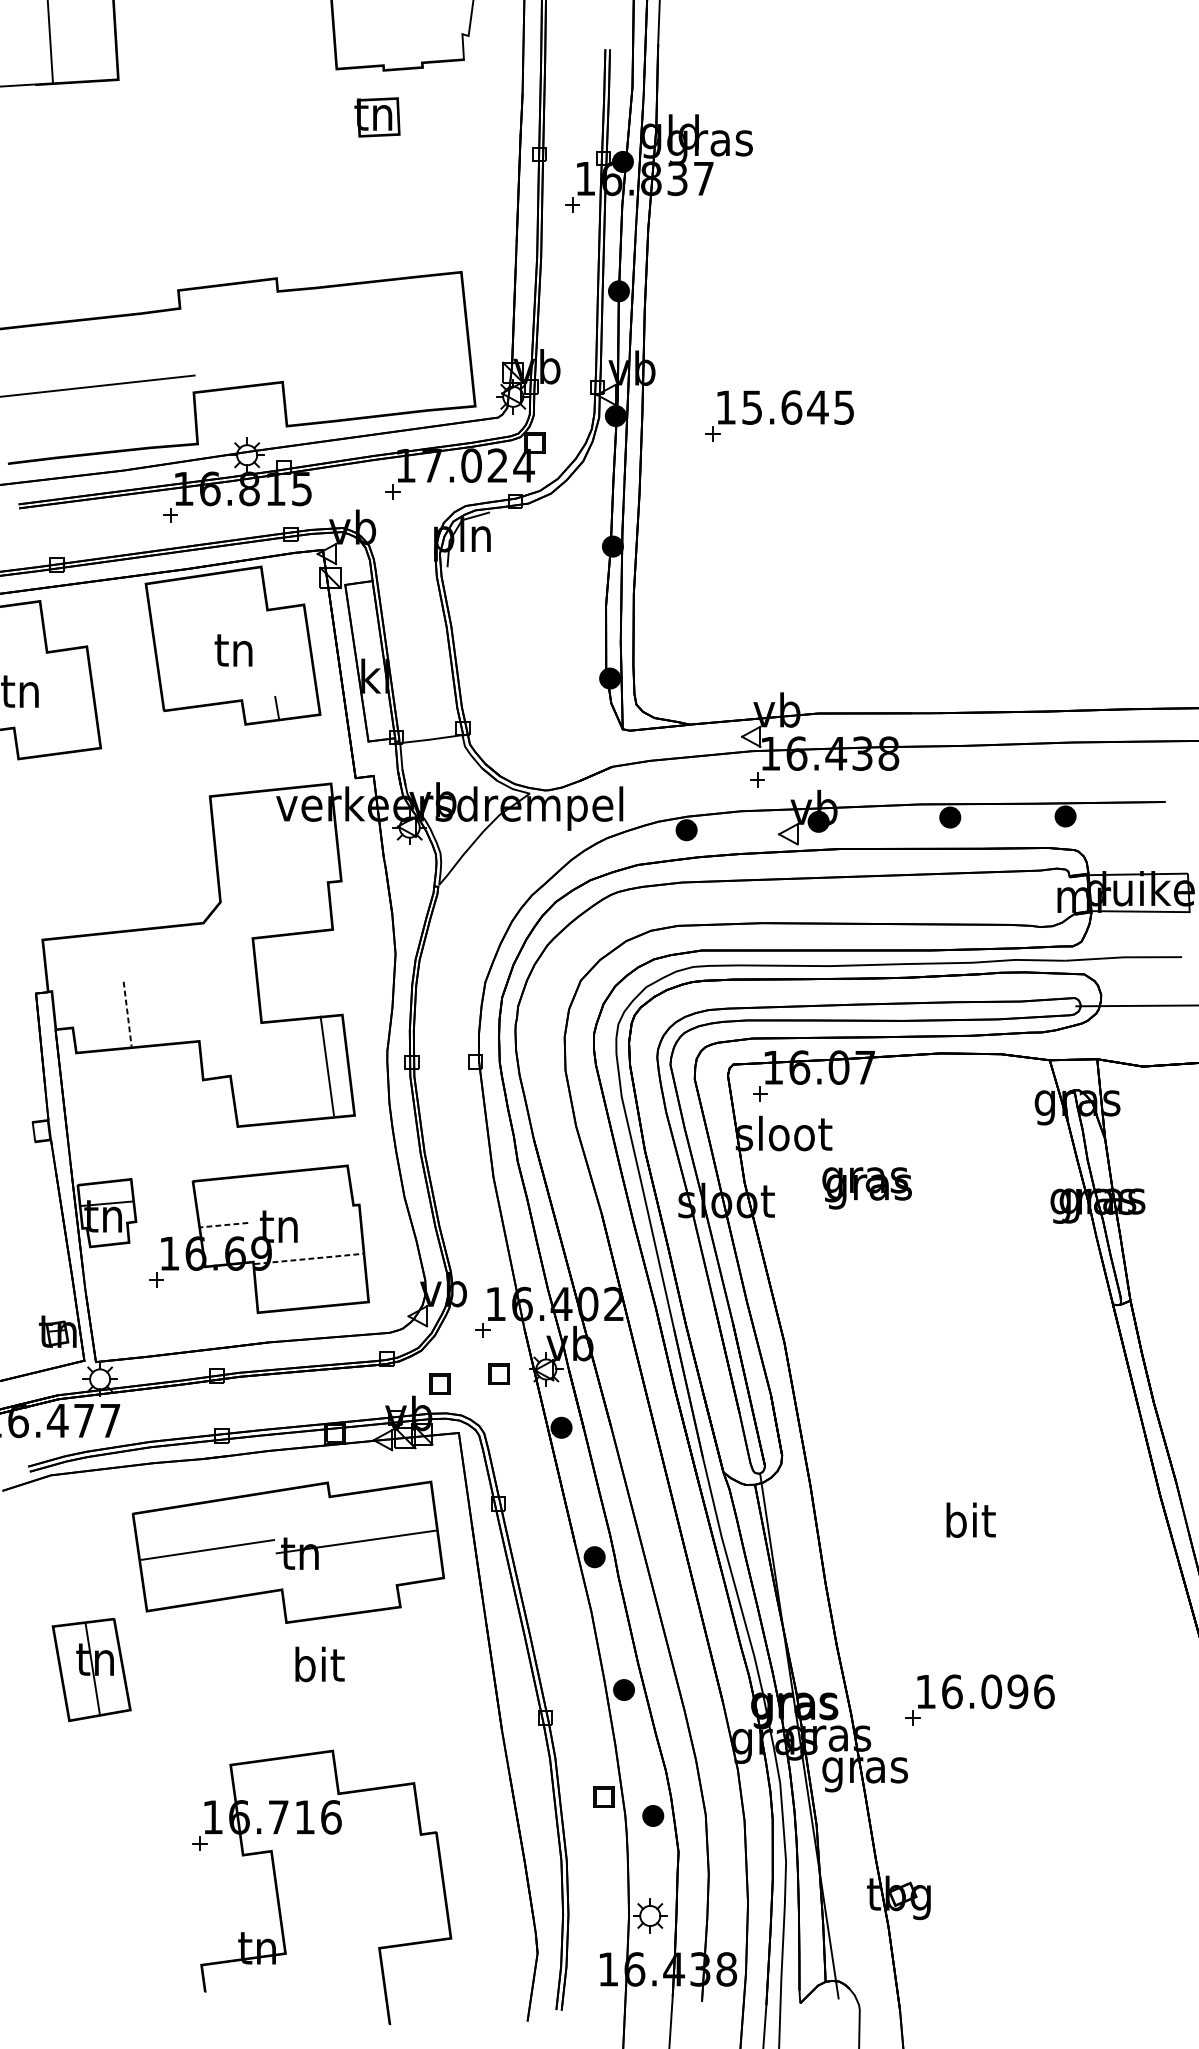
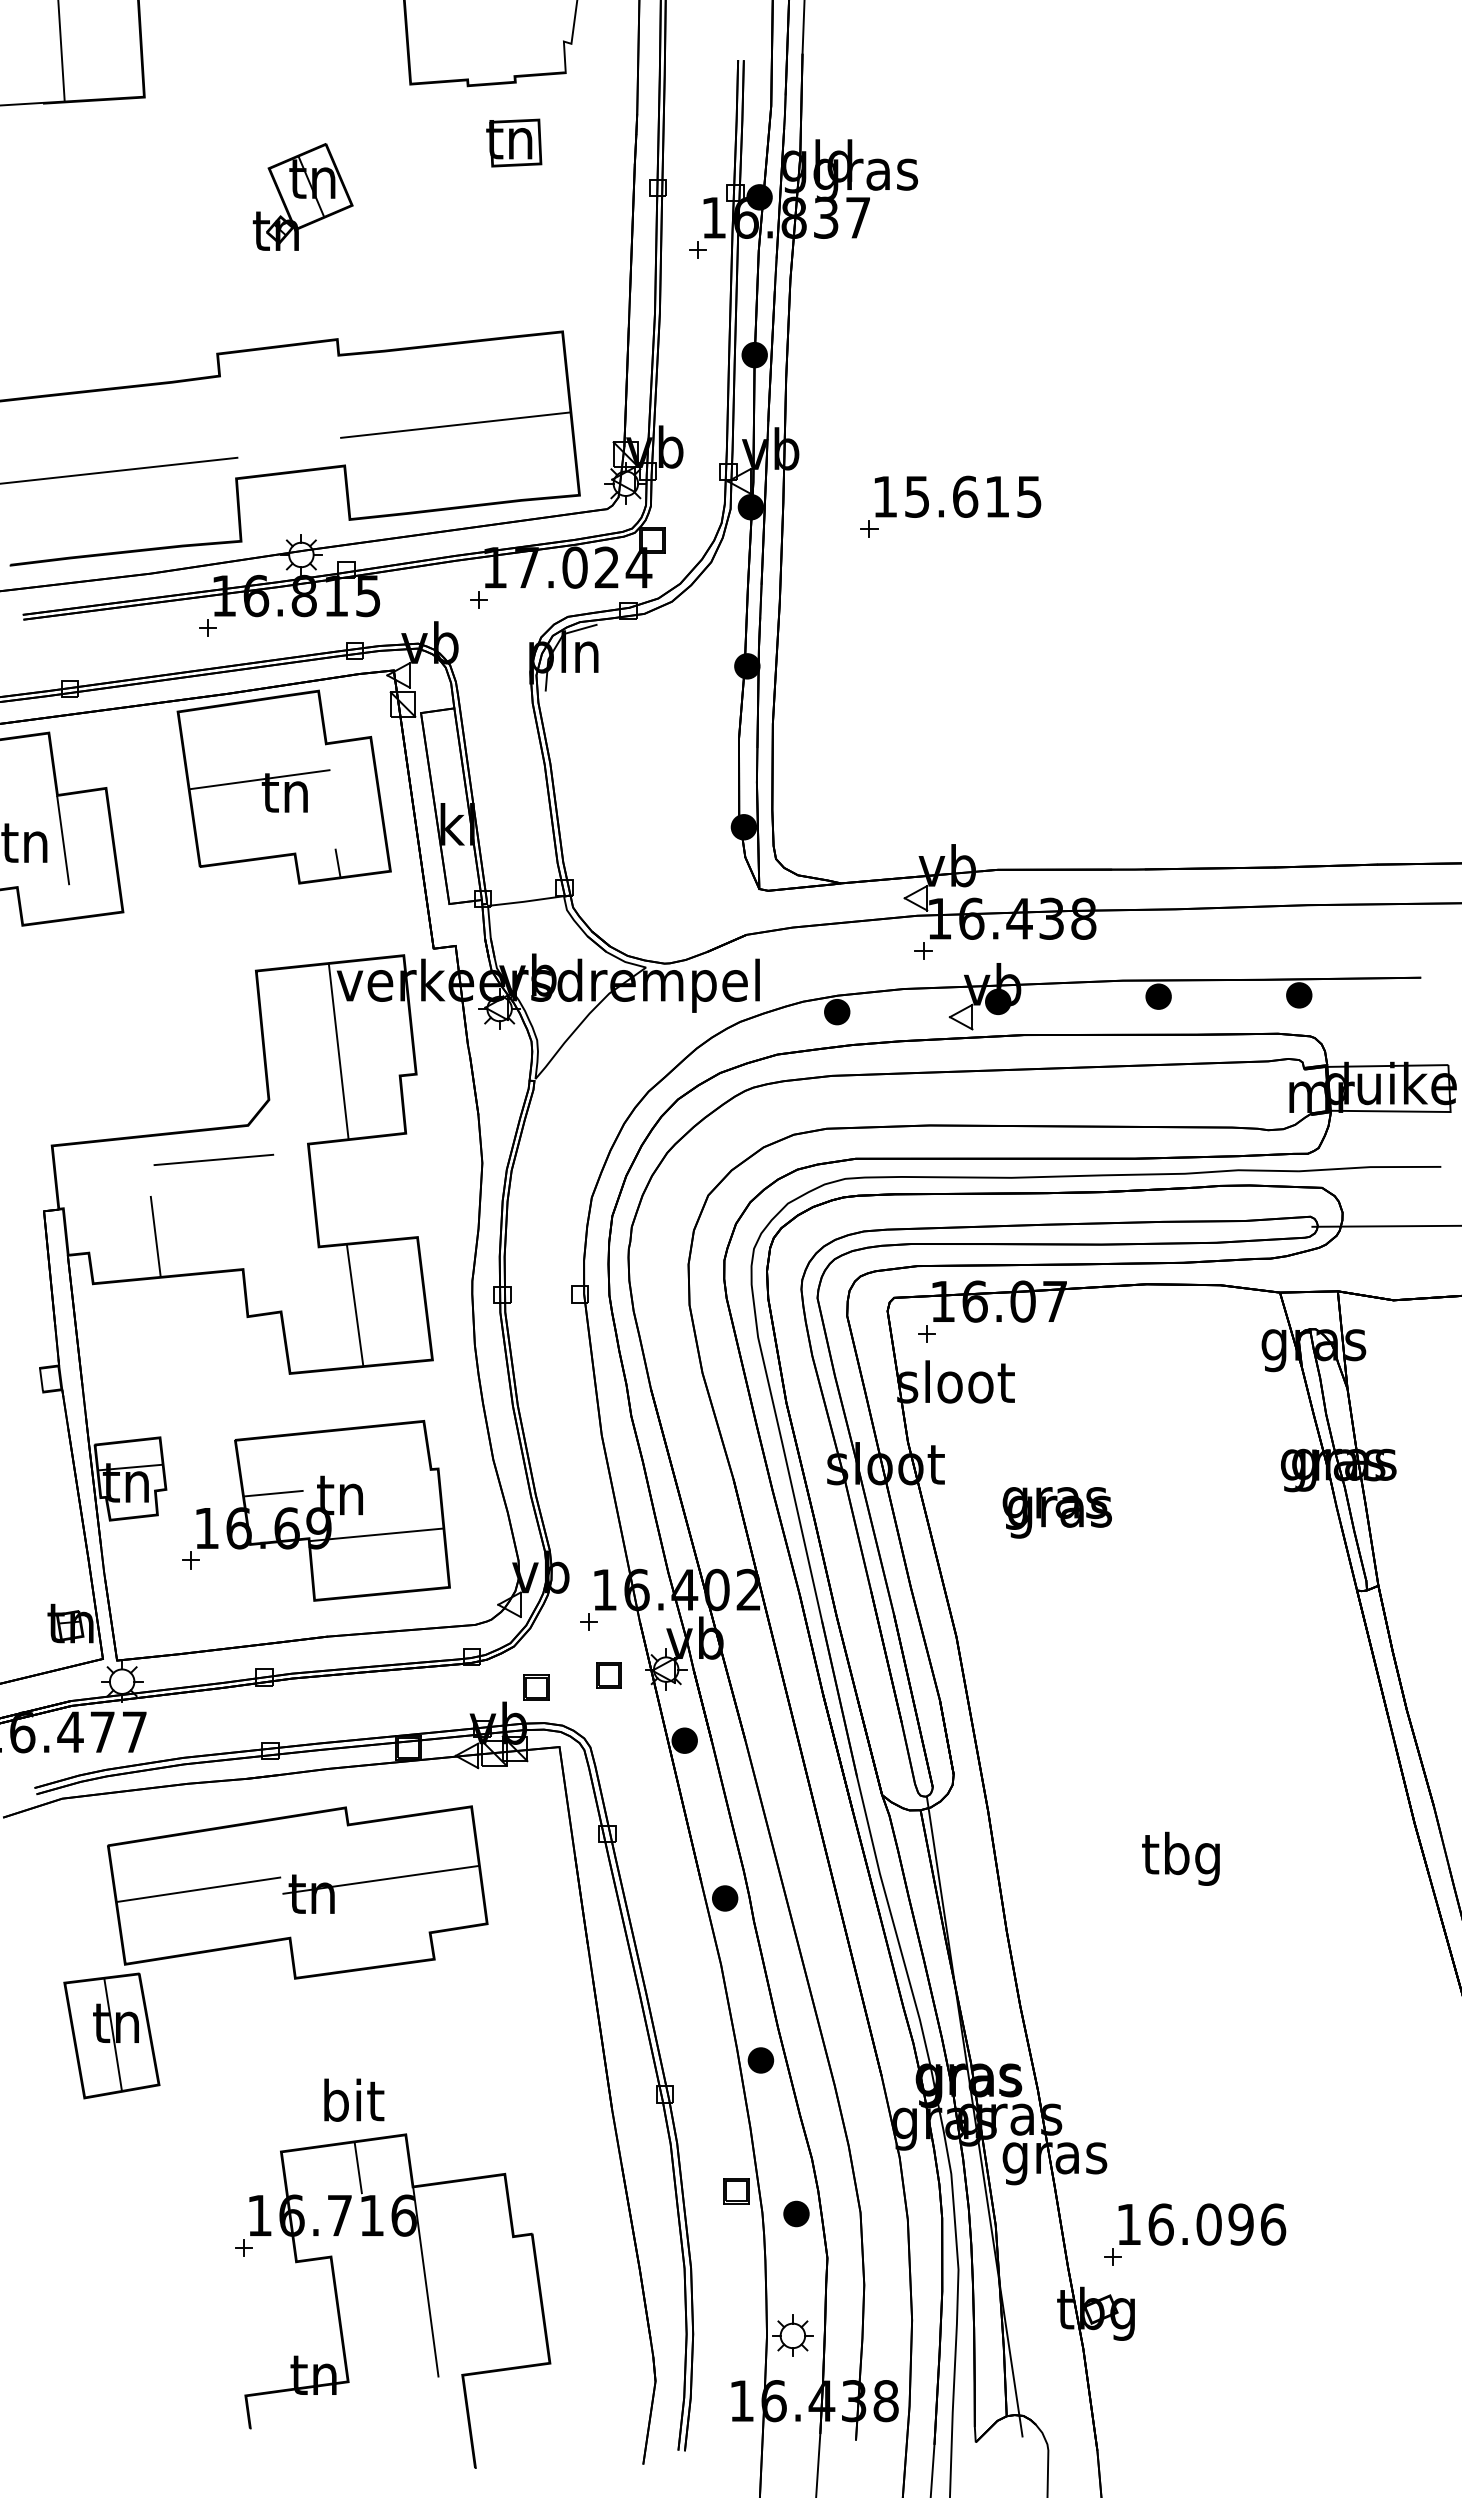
part: (377, 116) -> (514, 142), moved
part: (248, 161) -> (302, 196), added
line: (373, 348) -> (455, 424), added
text: (818, 407) -> (997, 496), 15.645 -> 15.615
line: (212, 639) -> (259, 779), added
line: (52, 689) -> (63, 840), added
line: (277, 862) -> (338, 1051), added
line: (175, 951) -> (213, 1159), added
line: (127, 1014) -> (155, 1236), dashed -> solid
line: (327, 1065) -> (355, 1305), moved
text: (866, 1188) -> (1056, 1512), moved
line: (224, 1225) -> (273, 1493), dashed -> solid
line: (309, 1258) -> (377, 1534), dashed -> solid
text: (968, 1524) -> (1180, 1858), bit -> tbg
part: (288, 1552) -> (297, 1892), moved
text: (320, 1663) -> (354, 2099), moved
part: (980, 1699) -> (1195, 2234), moved
line: (293, 1778) -> (357, 2168), added
line: (348, 1872) -> (425, 2282), added

